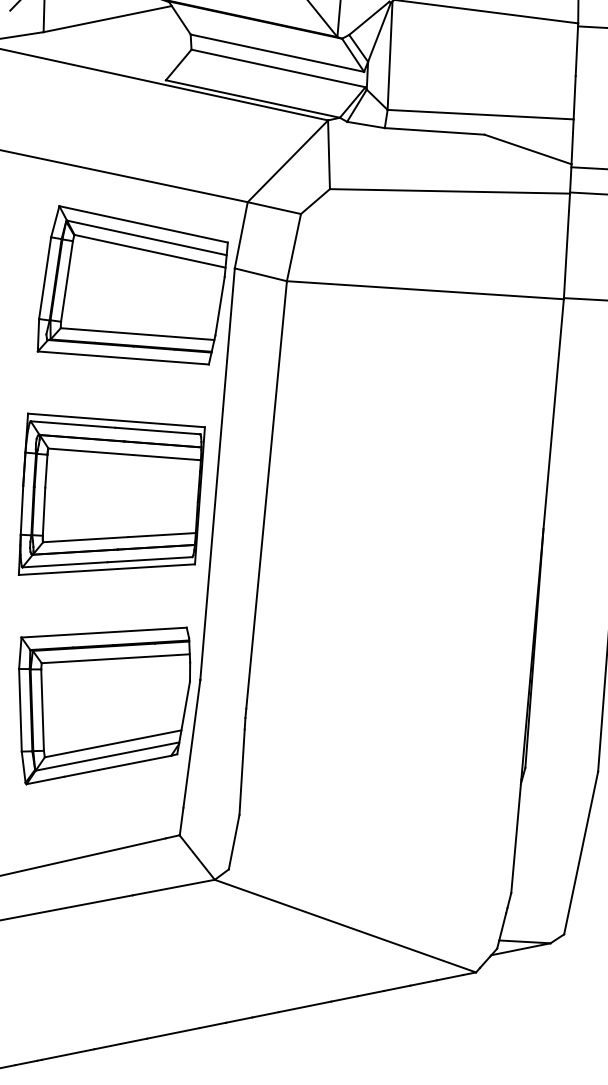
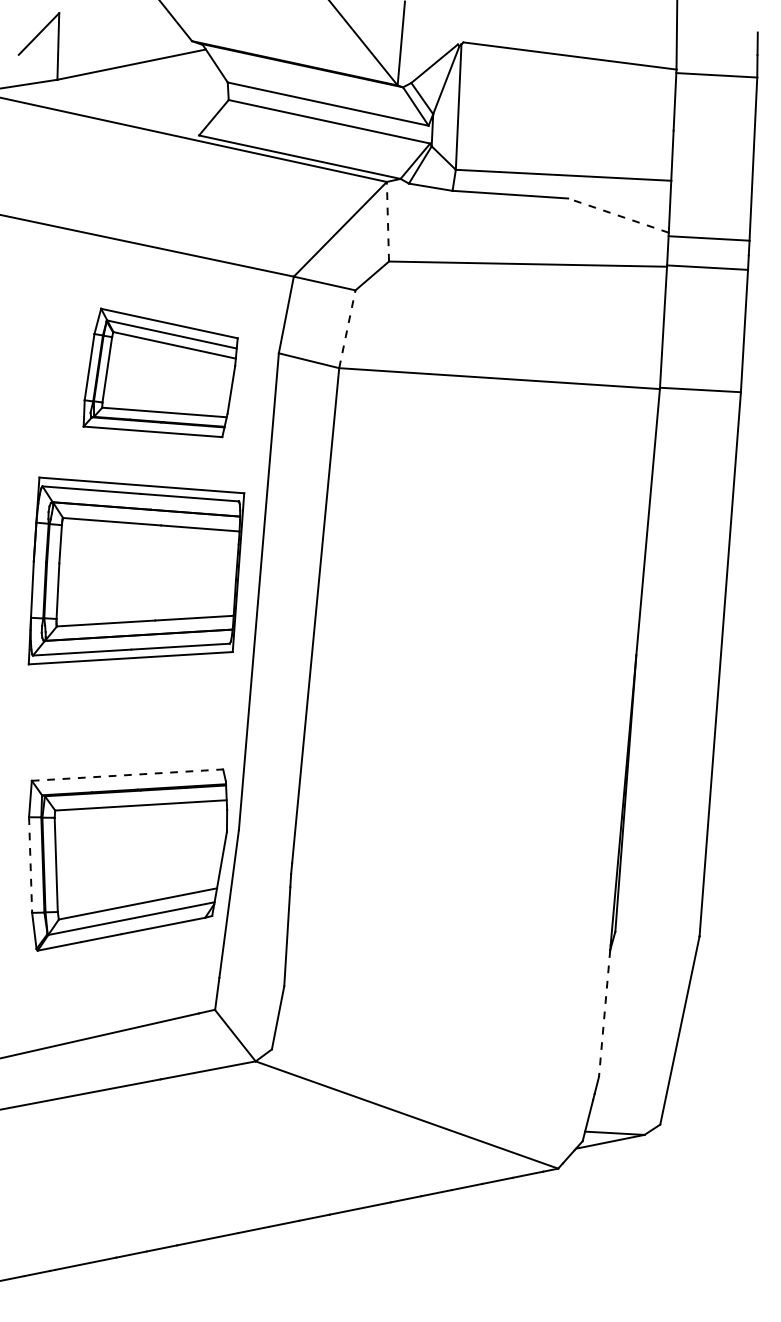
line: (528, 149) -> (618, 215), solid -> dashed
line: (328, 154) -> (387, 221), solid -> dashed
line: (294, 247) -> (347, 329), solid -> dashed
part: (132, 284) -> (160, 372), size x0.7
part: (111, 493) -> (136, 570), moved
line: (104, 632) -> (127, 775), solid -> dashed
line: (20, 710) -> (30, 865), solid -> dashed
line: (516, 838) -> (604, 1013), solid -> dashed

